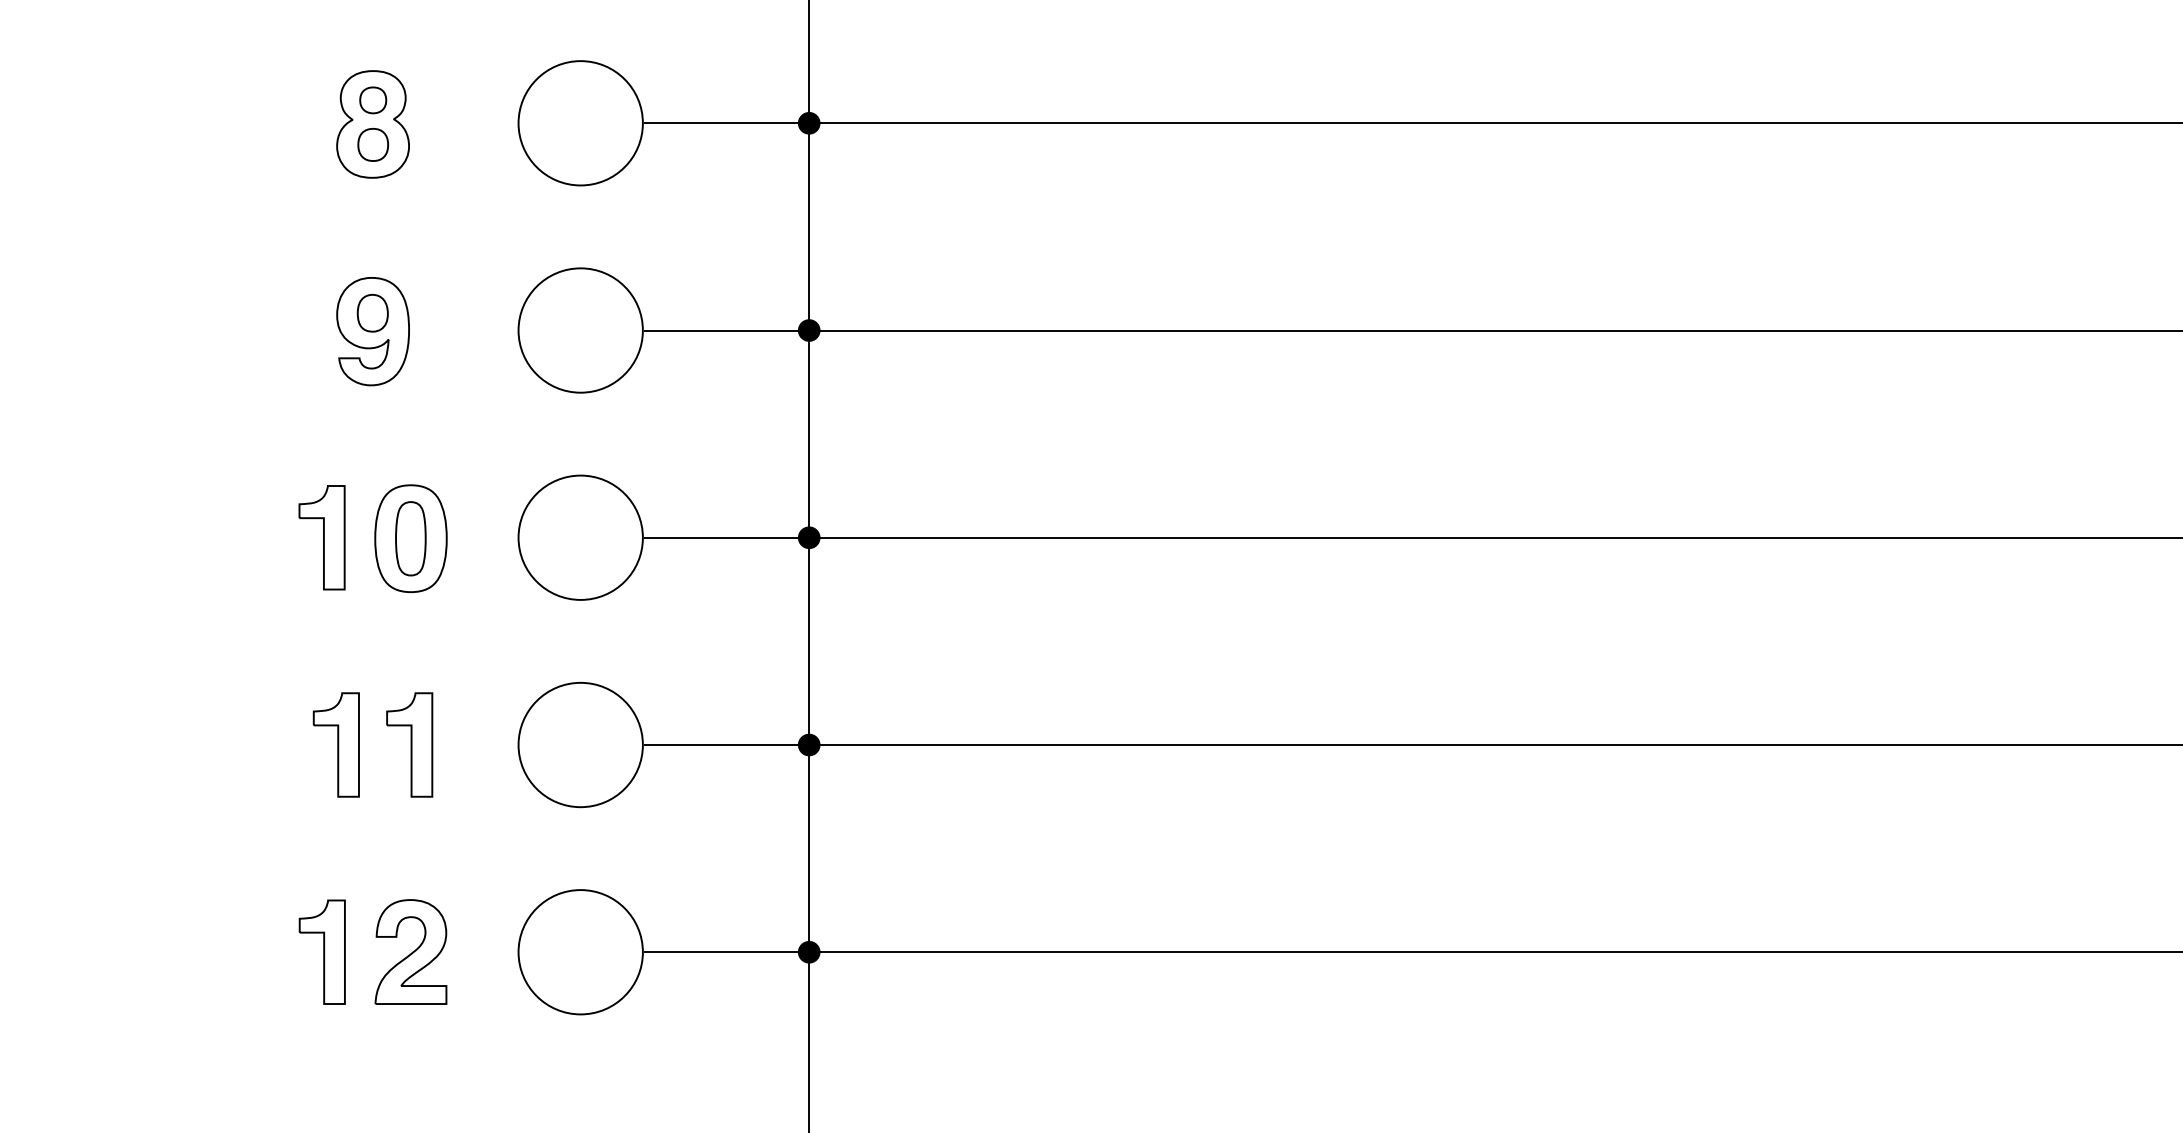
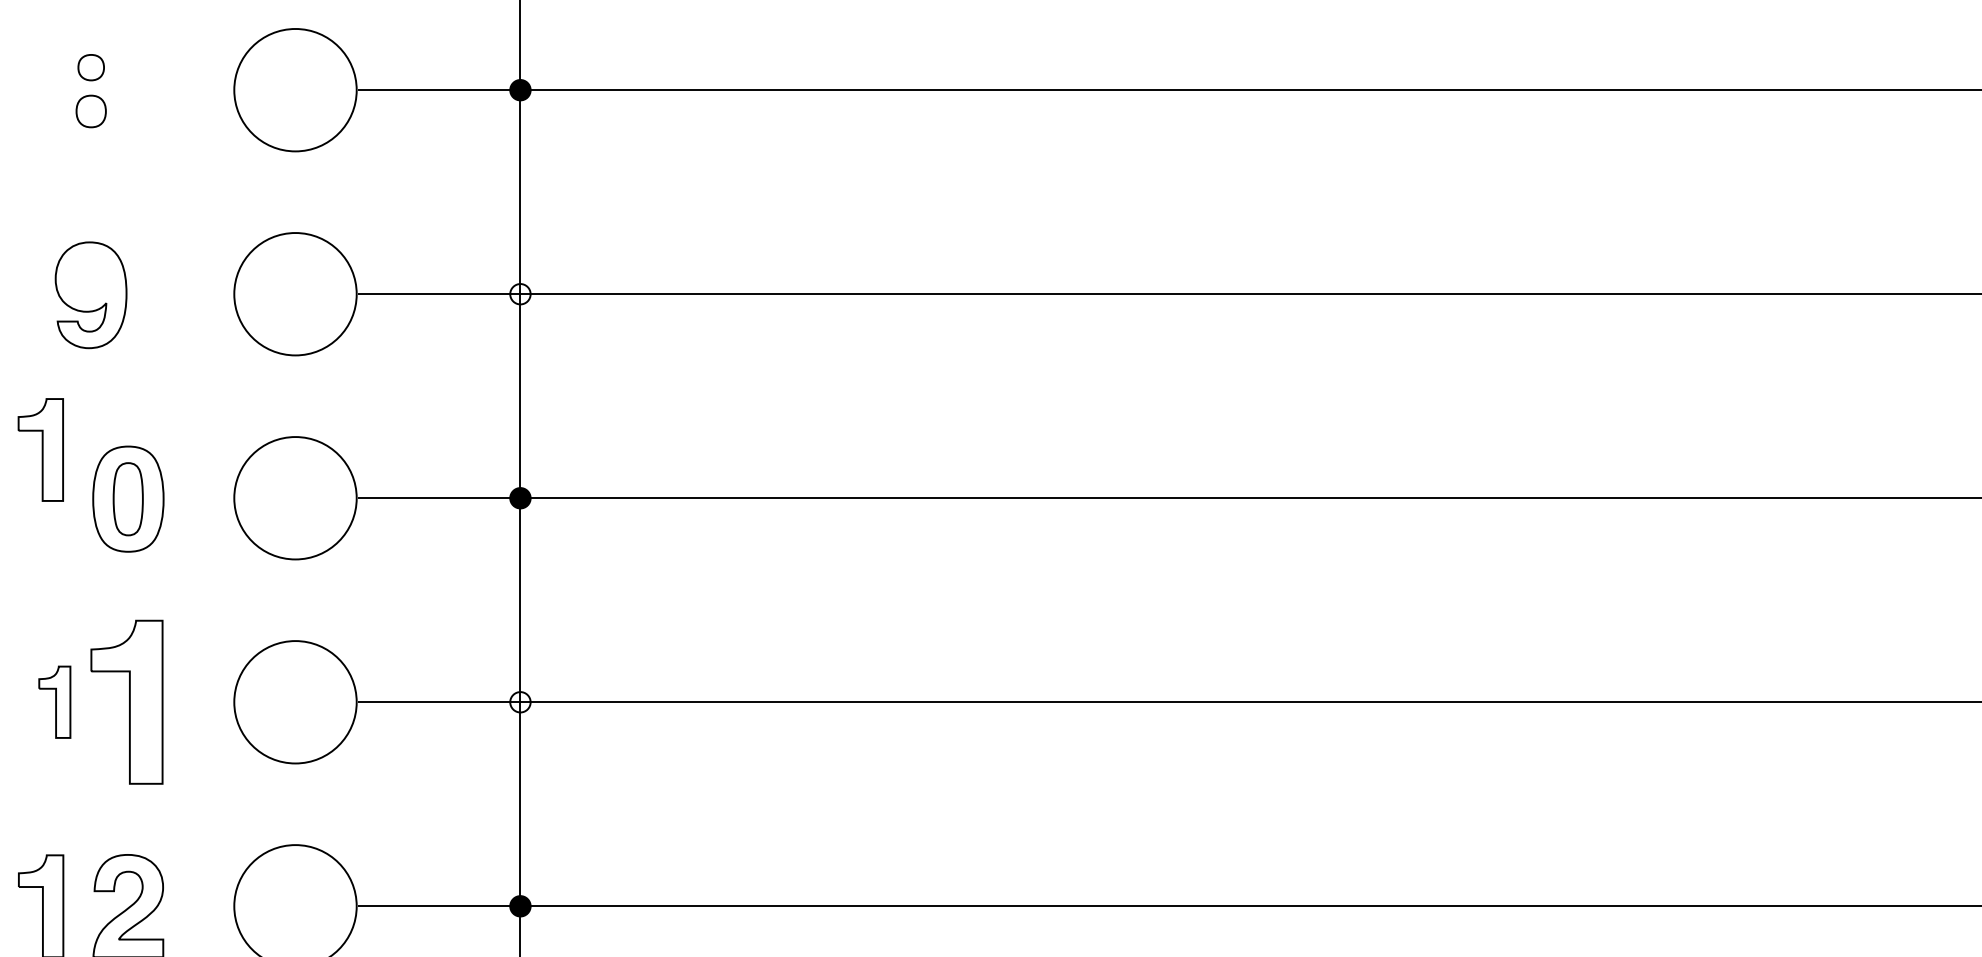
part: (372, 124) -> (90, 91), removed
part: (372, 313) -> (90, 277), removed
fill: (808, 330) -> (519, 294), removed
part: (321, 537) -> (40, 449), moved
part: (335, 744) -> (54, 701), size x0.7
part: (409, 744) -> (126, 701), size x1.6
fill: (808, 744) -> (519, 701), removed

